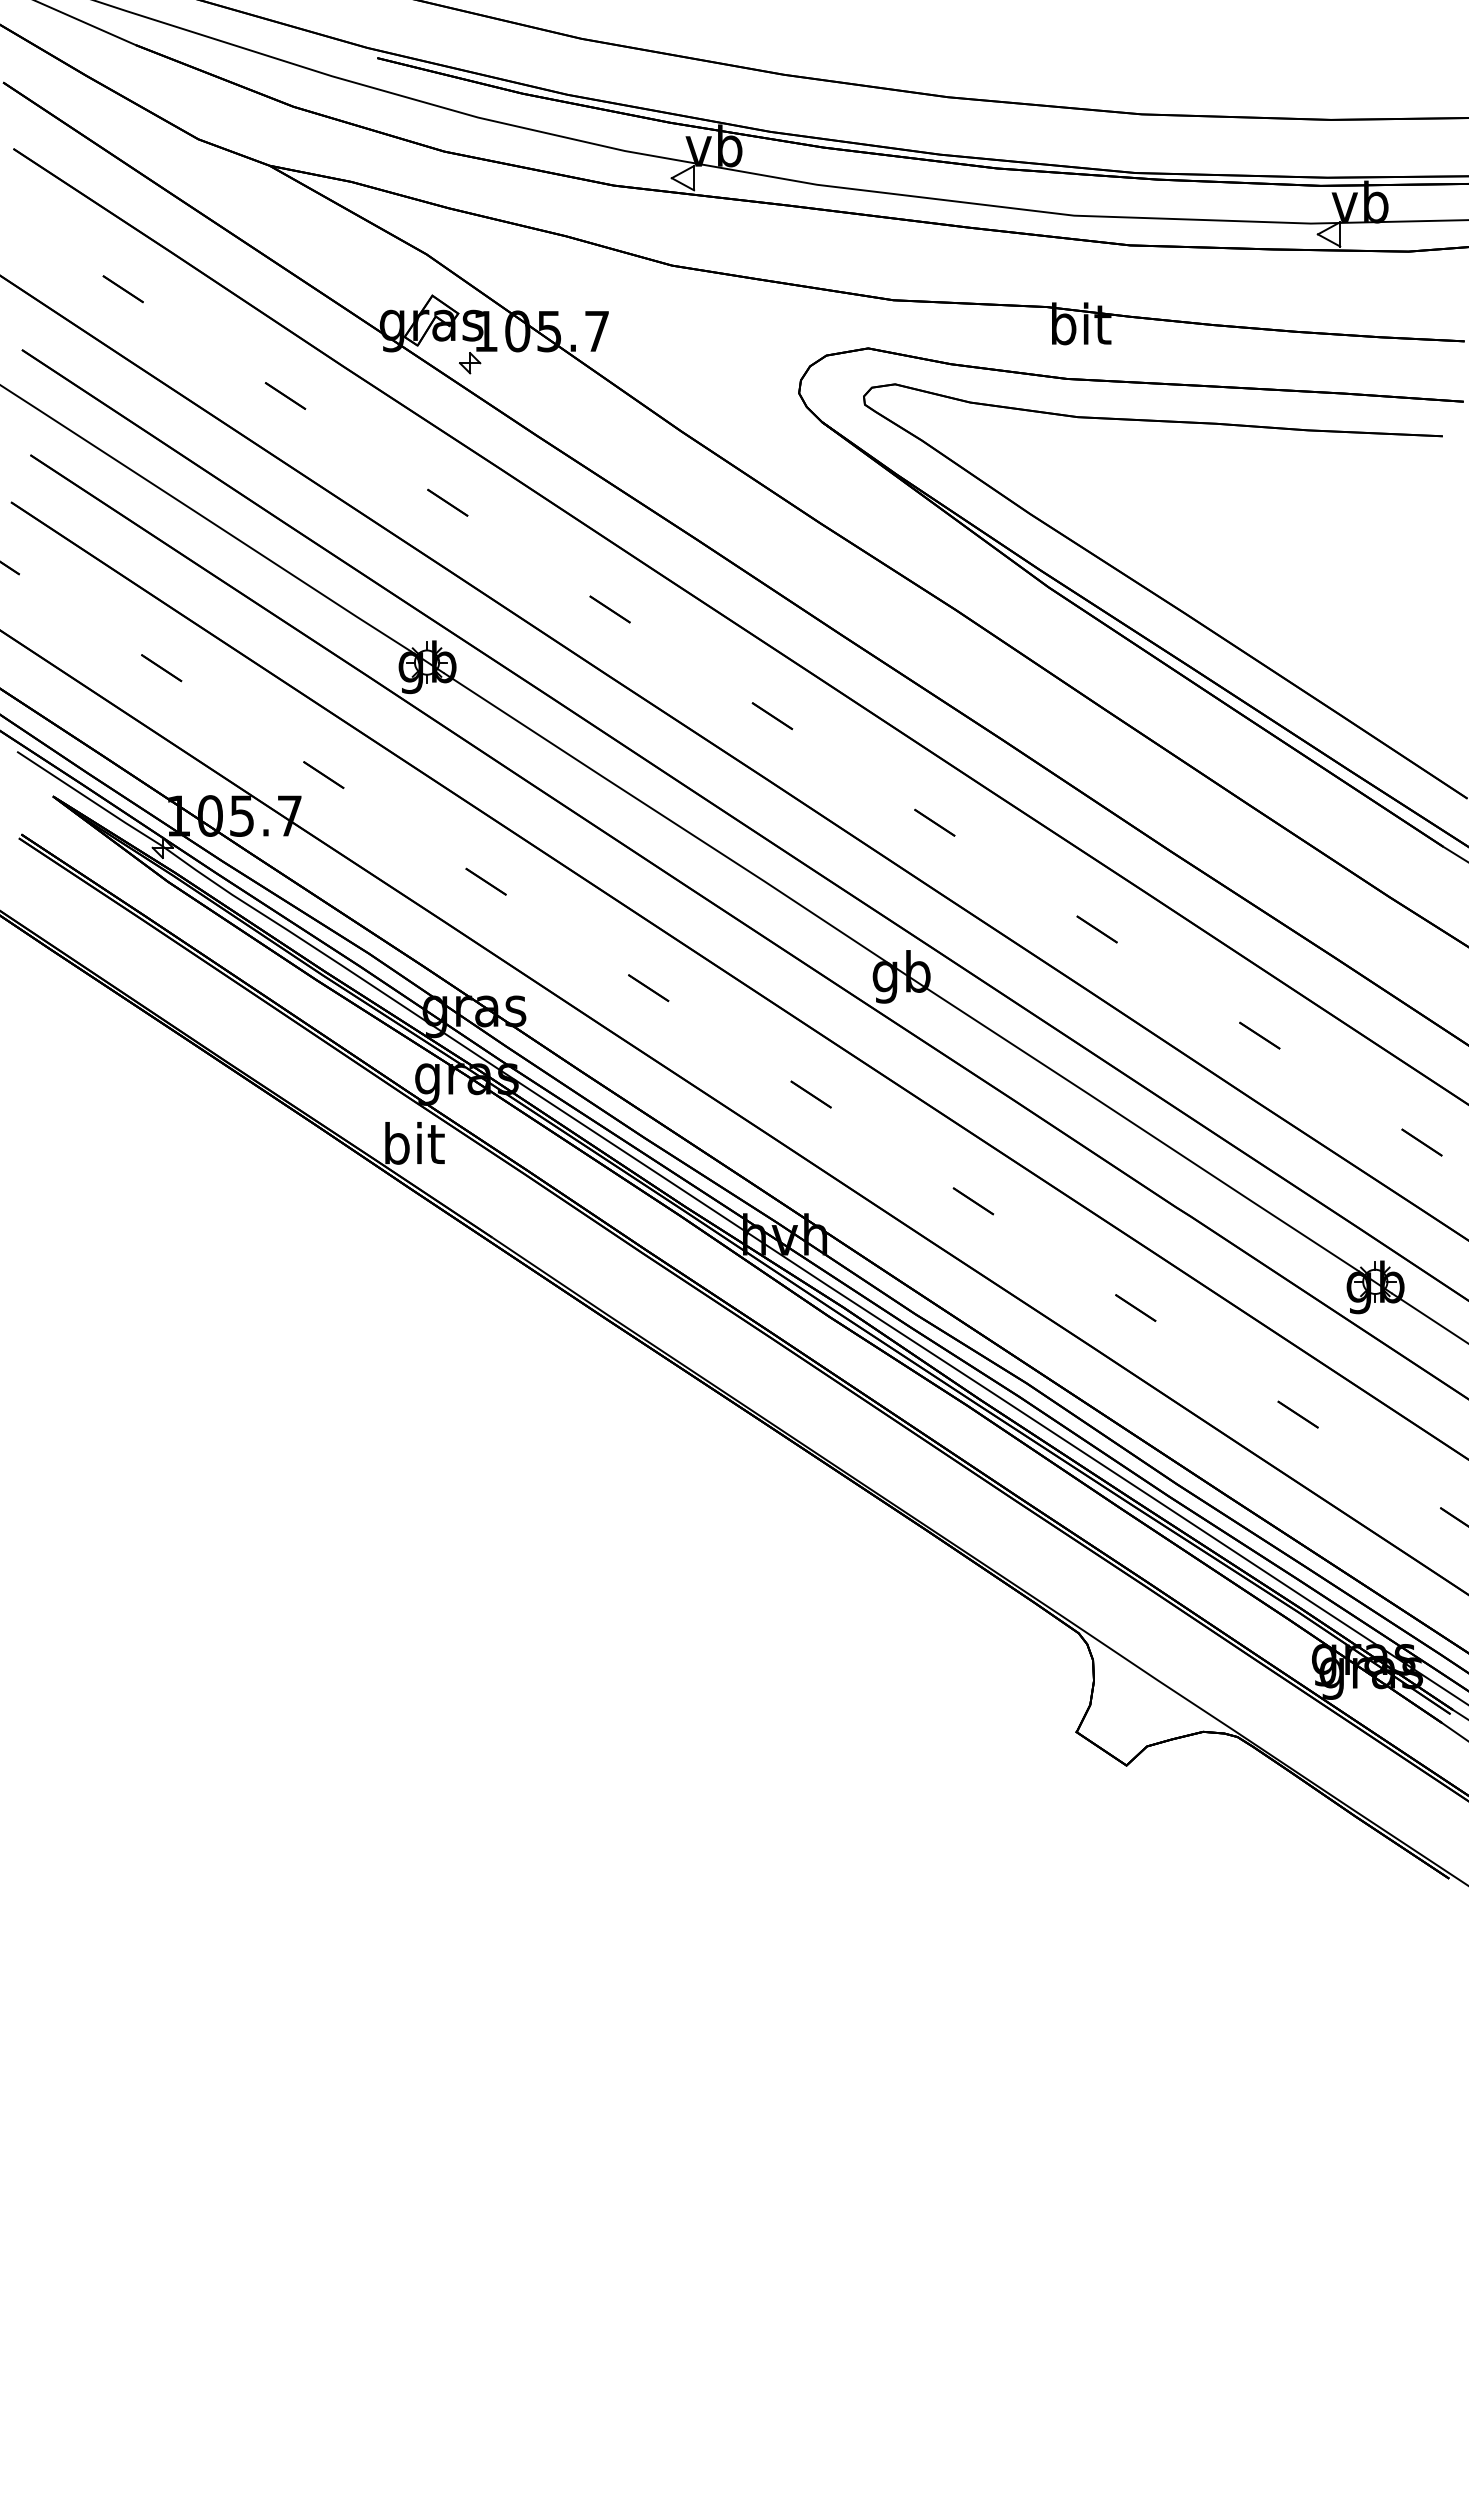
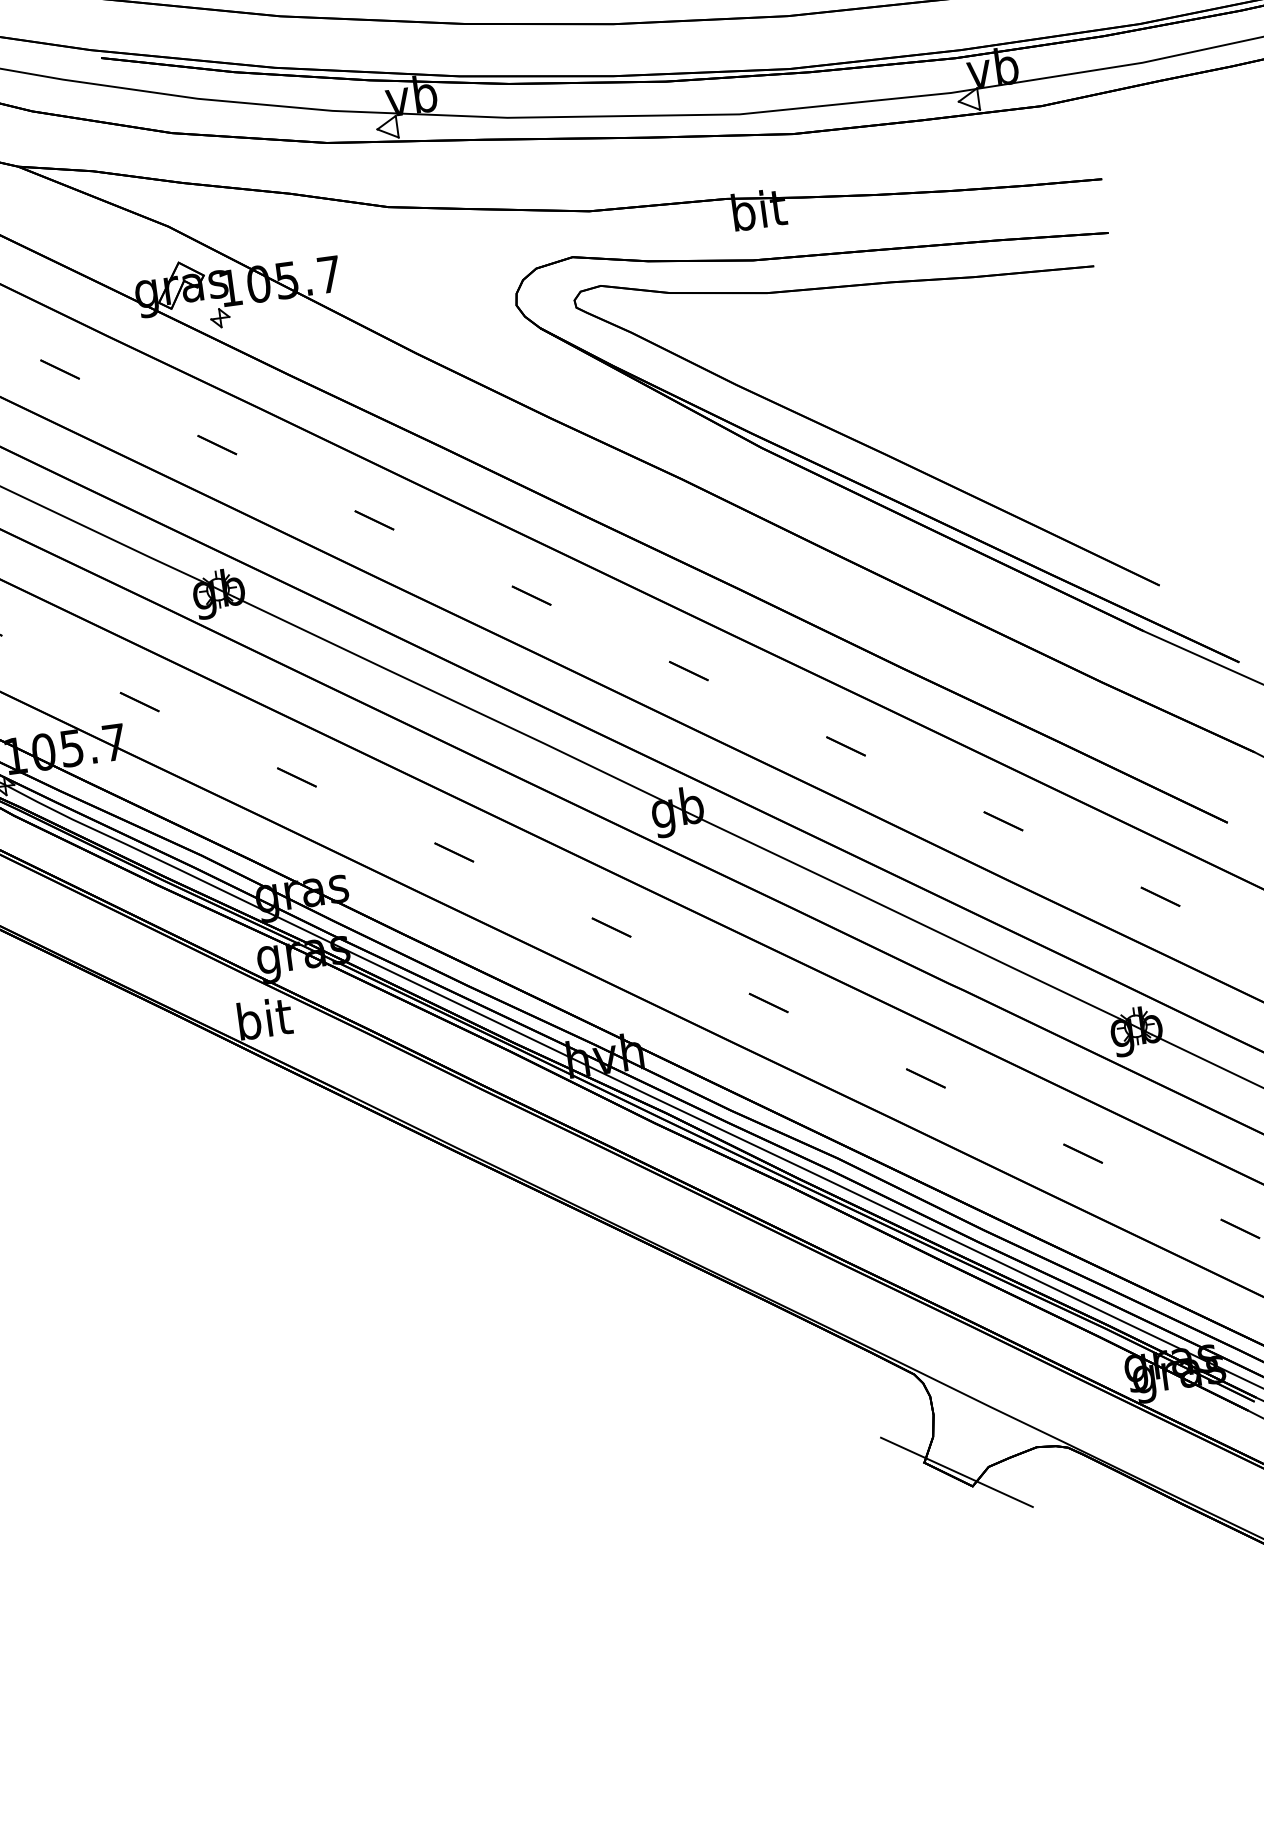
line: (1110, 1747) -> (956, 1472), added

